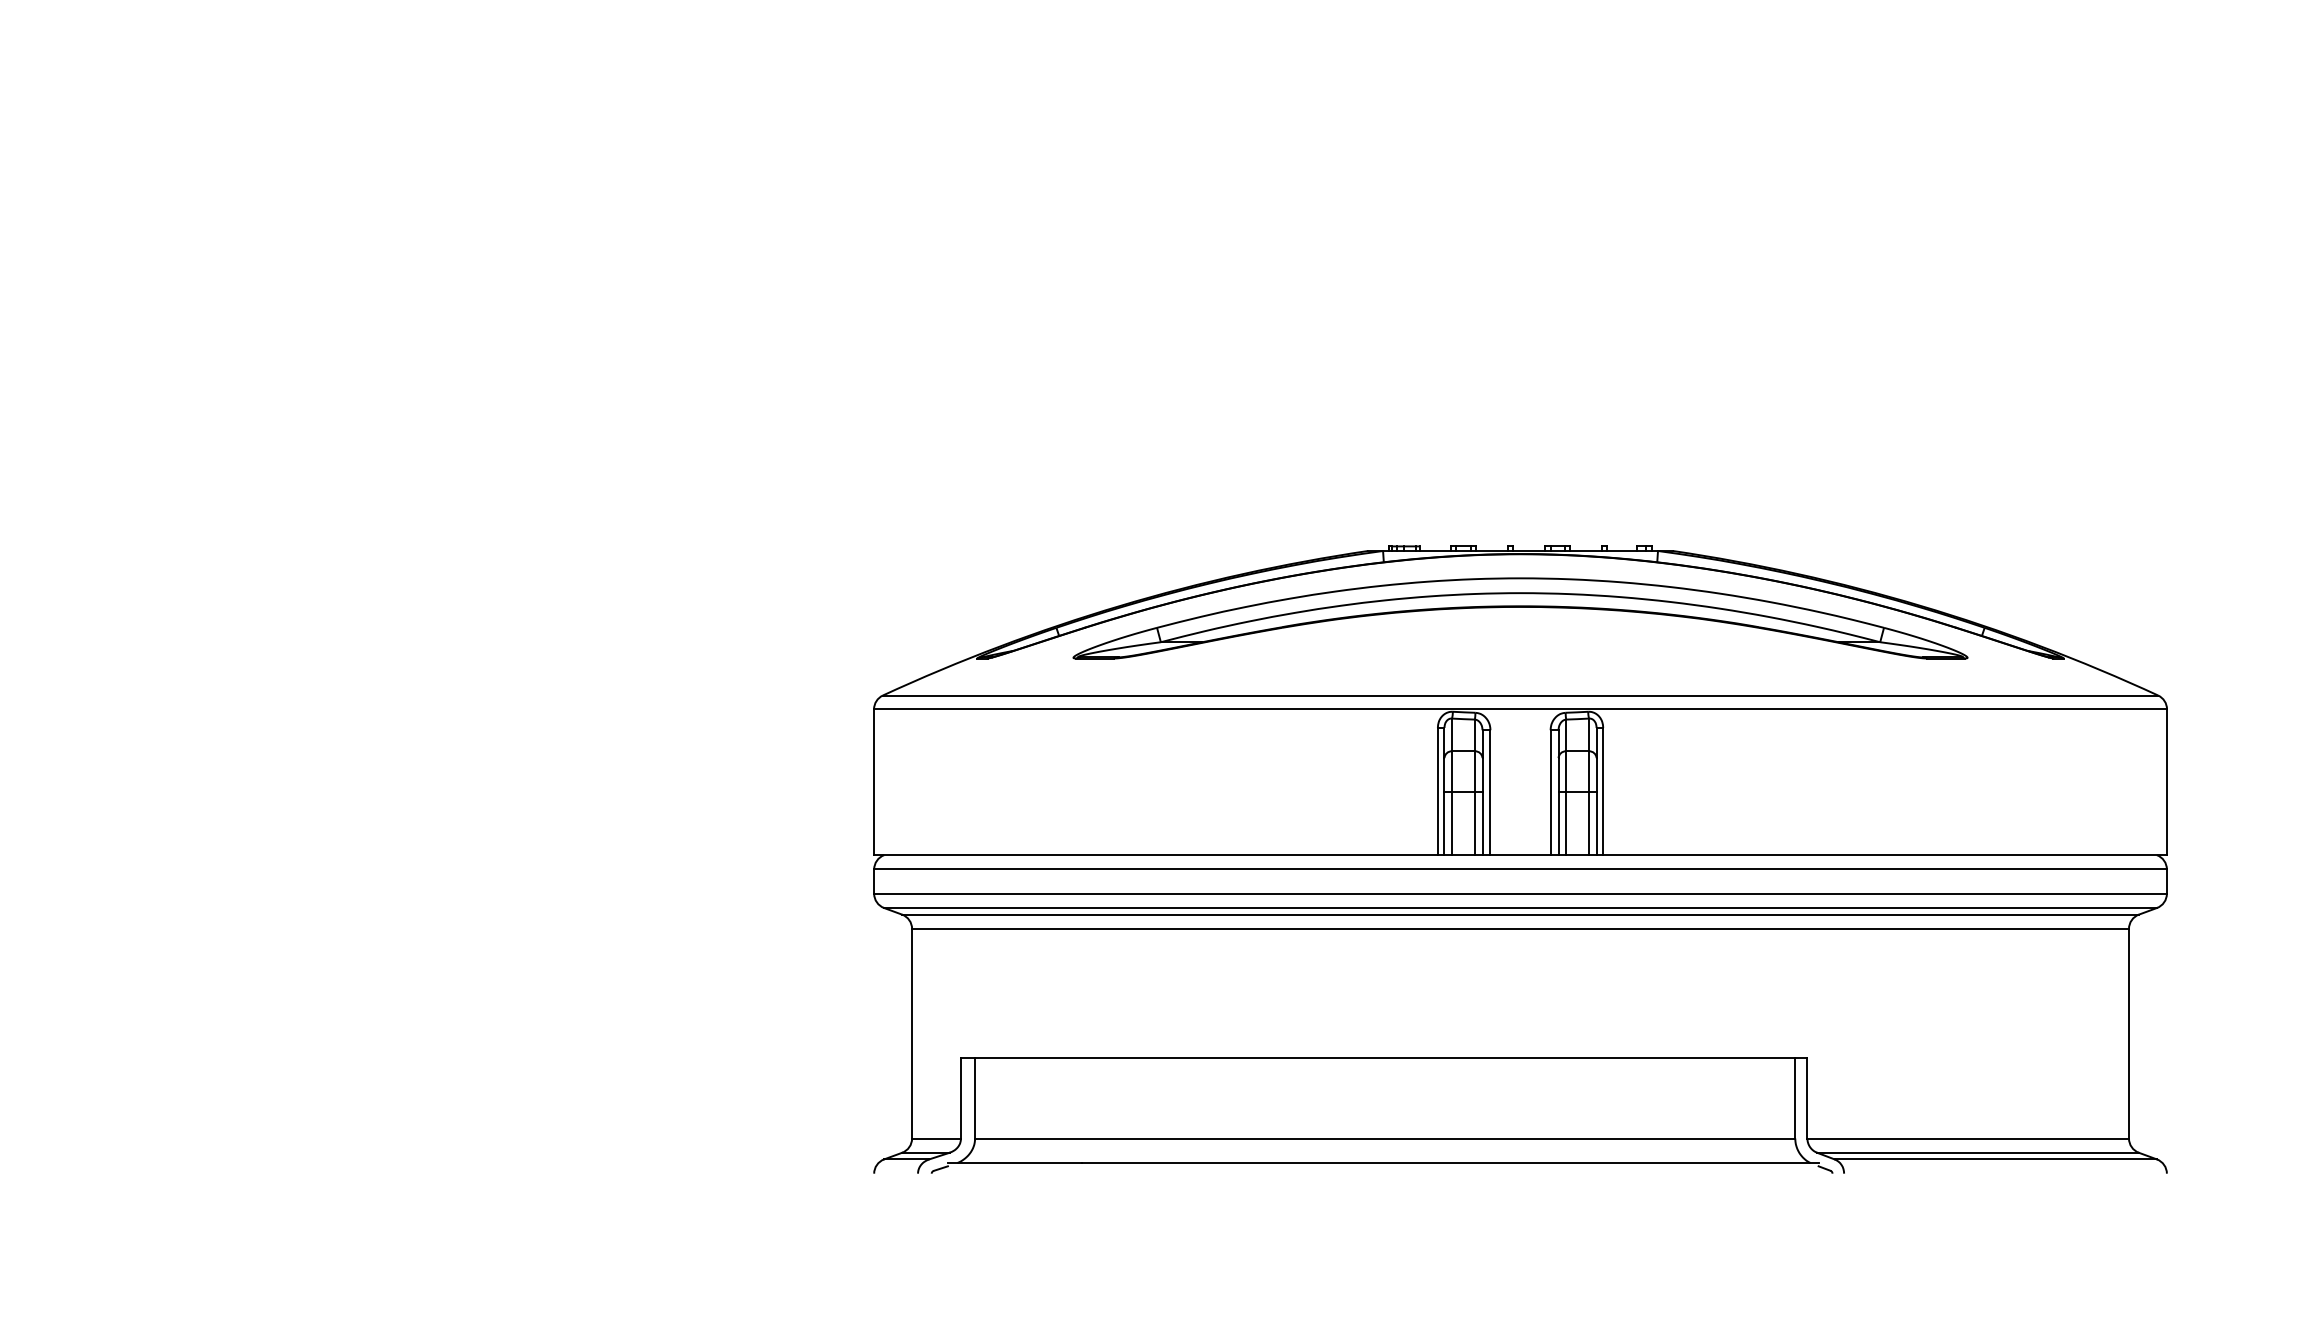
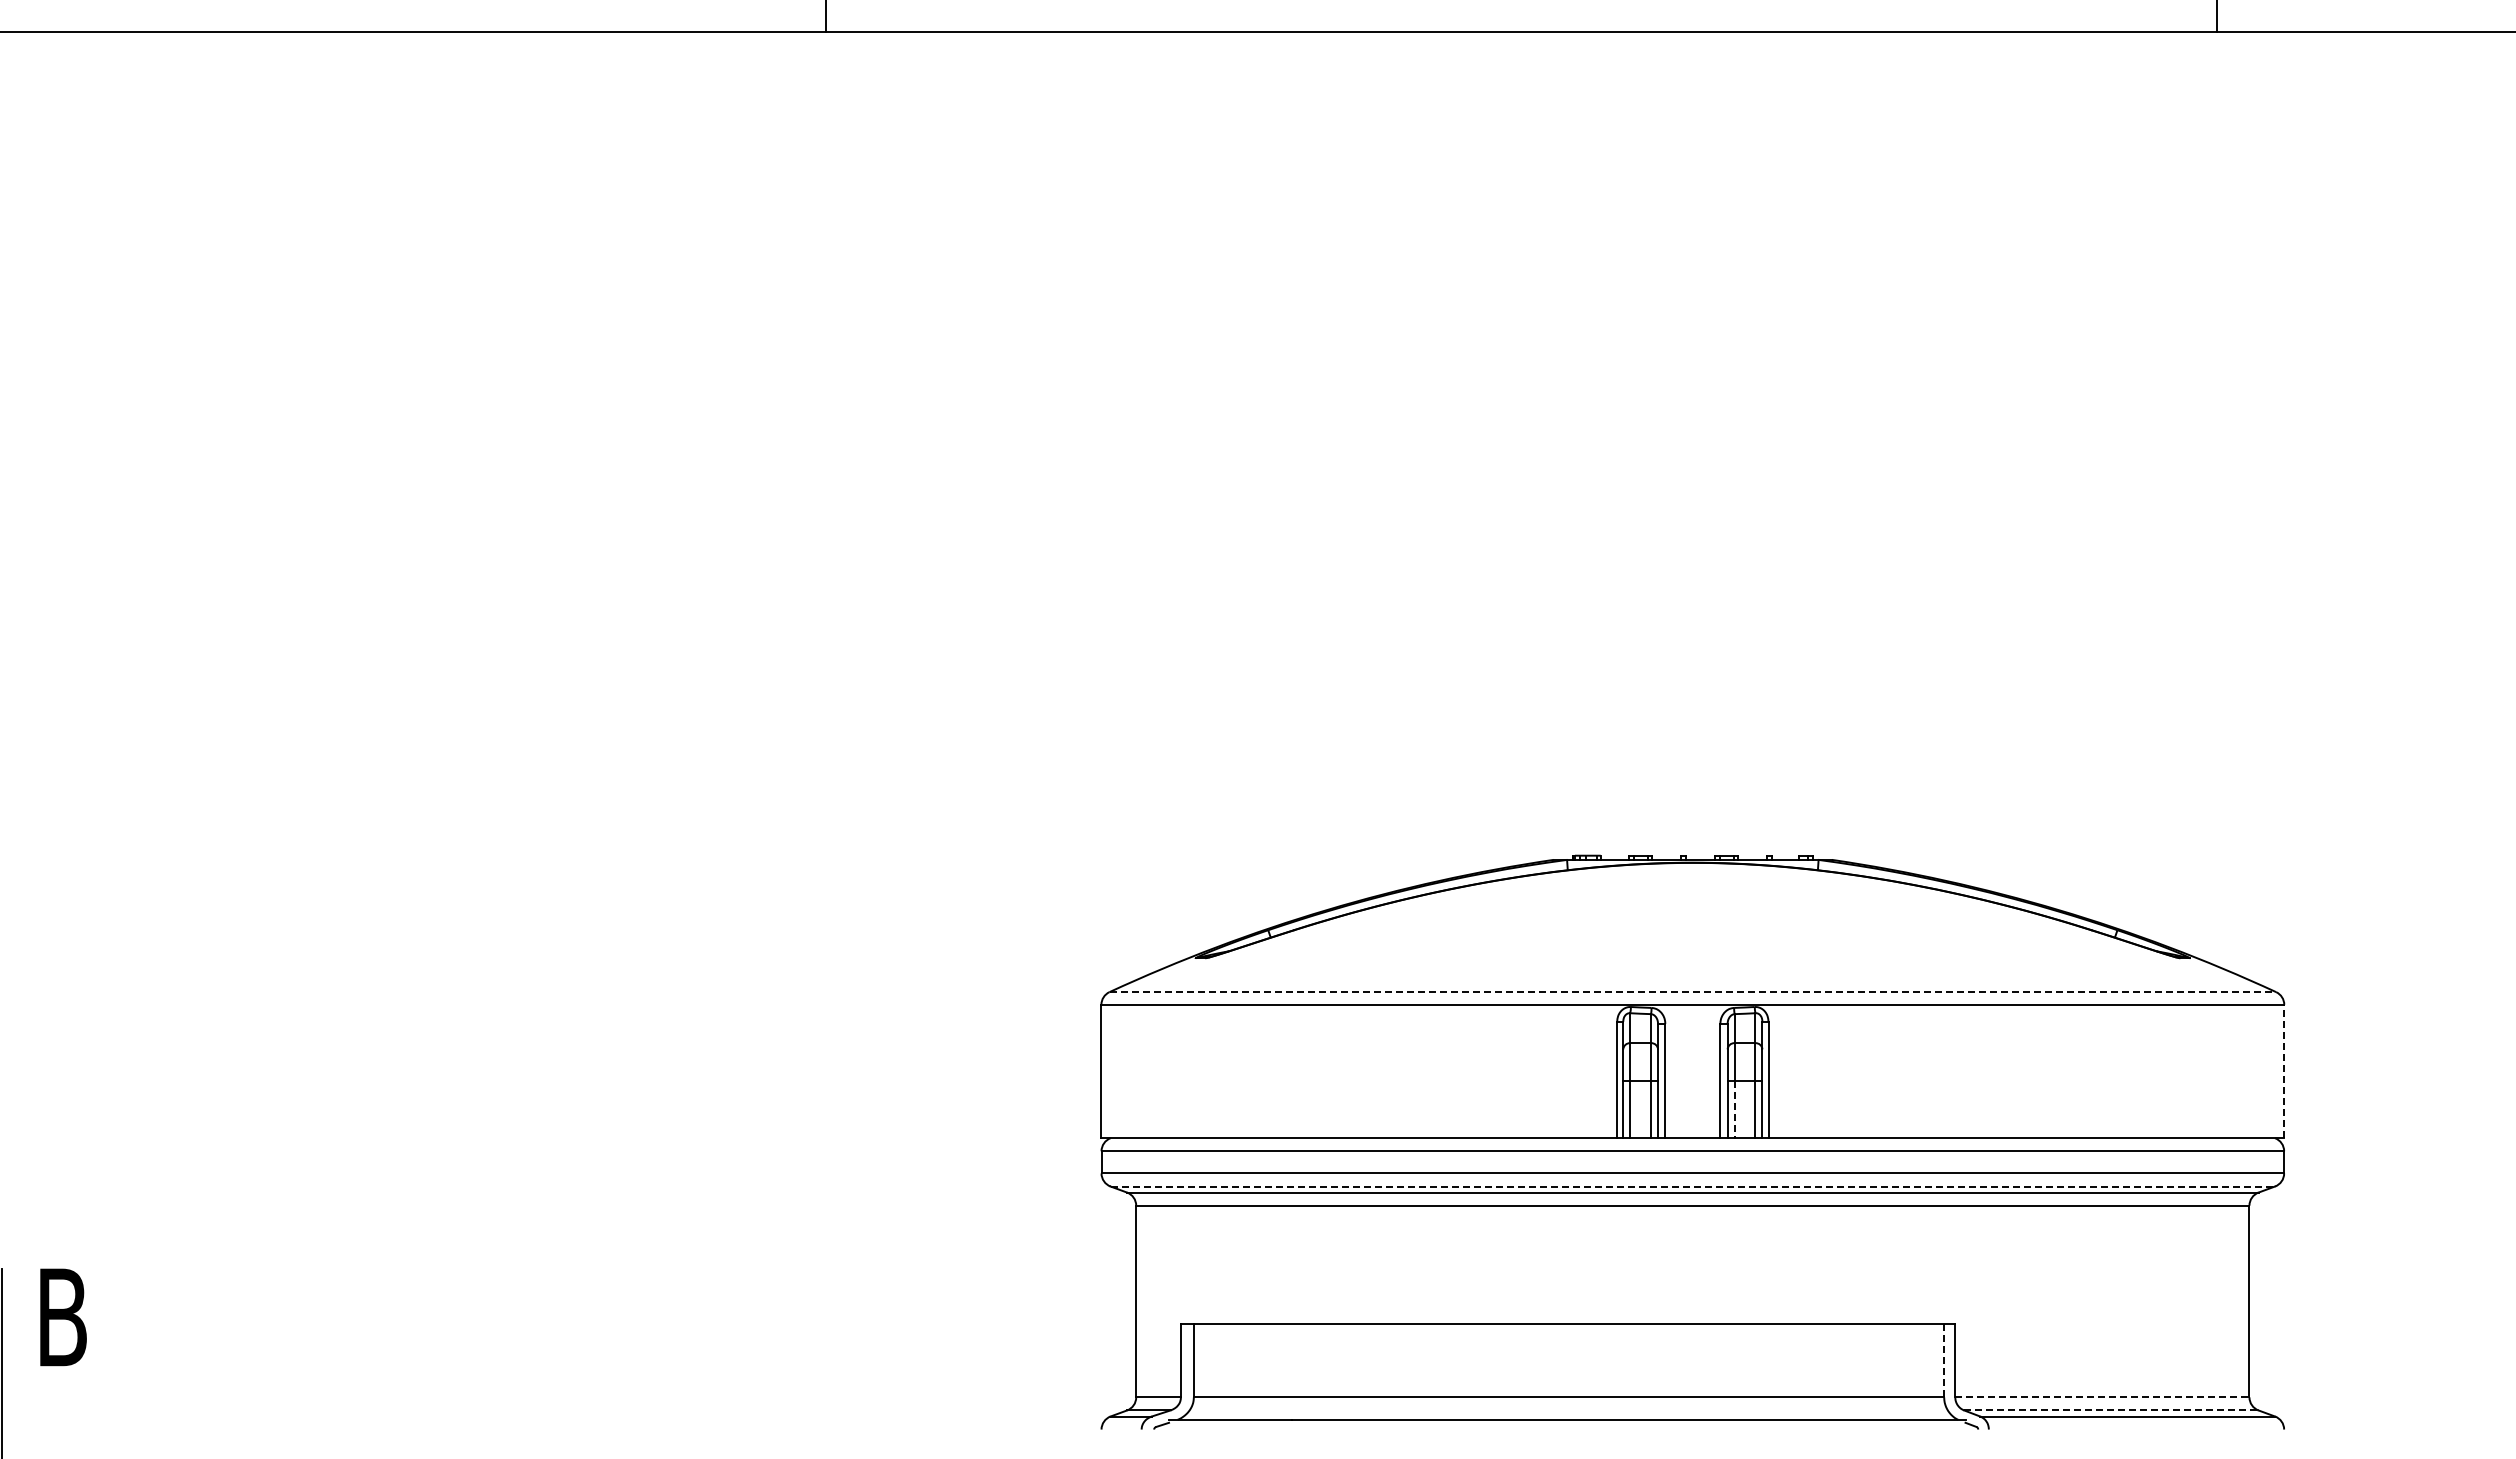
part: (1520, 607) -> (1692, 911), removed
line: (1521, 695) -> (1693, 992), solid -> dashed
line: (2167, 782) -> (2284, 1071), solid -> dashed
line: (1566, 823) -> (1734, 1109), solid -> dashed
line: (1521, 907) -> (1693, 1186), solid -> dashed
line: (1795, 1098) -> (1944, 1360), solid -> dashed
line: (1968, 1138) -> (2102, 1397), solid -> dashed
line: (1978, 1152) -> (2111, 1410), solid -> dashed

